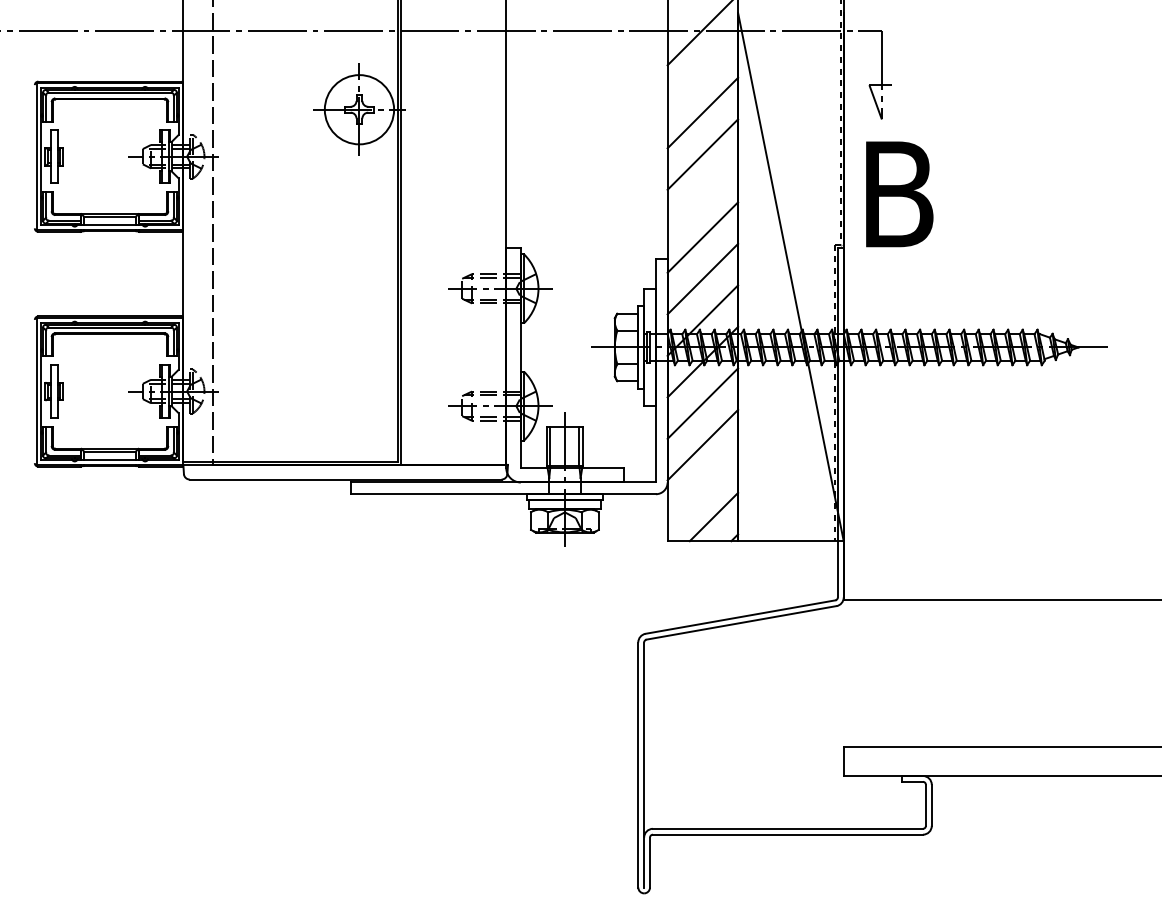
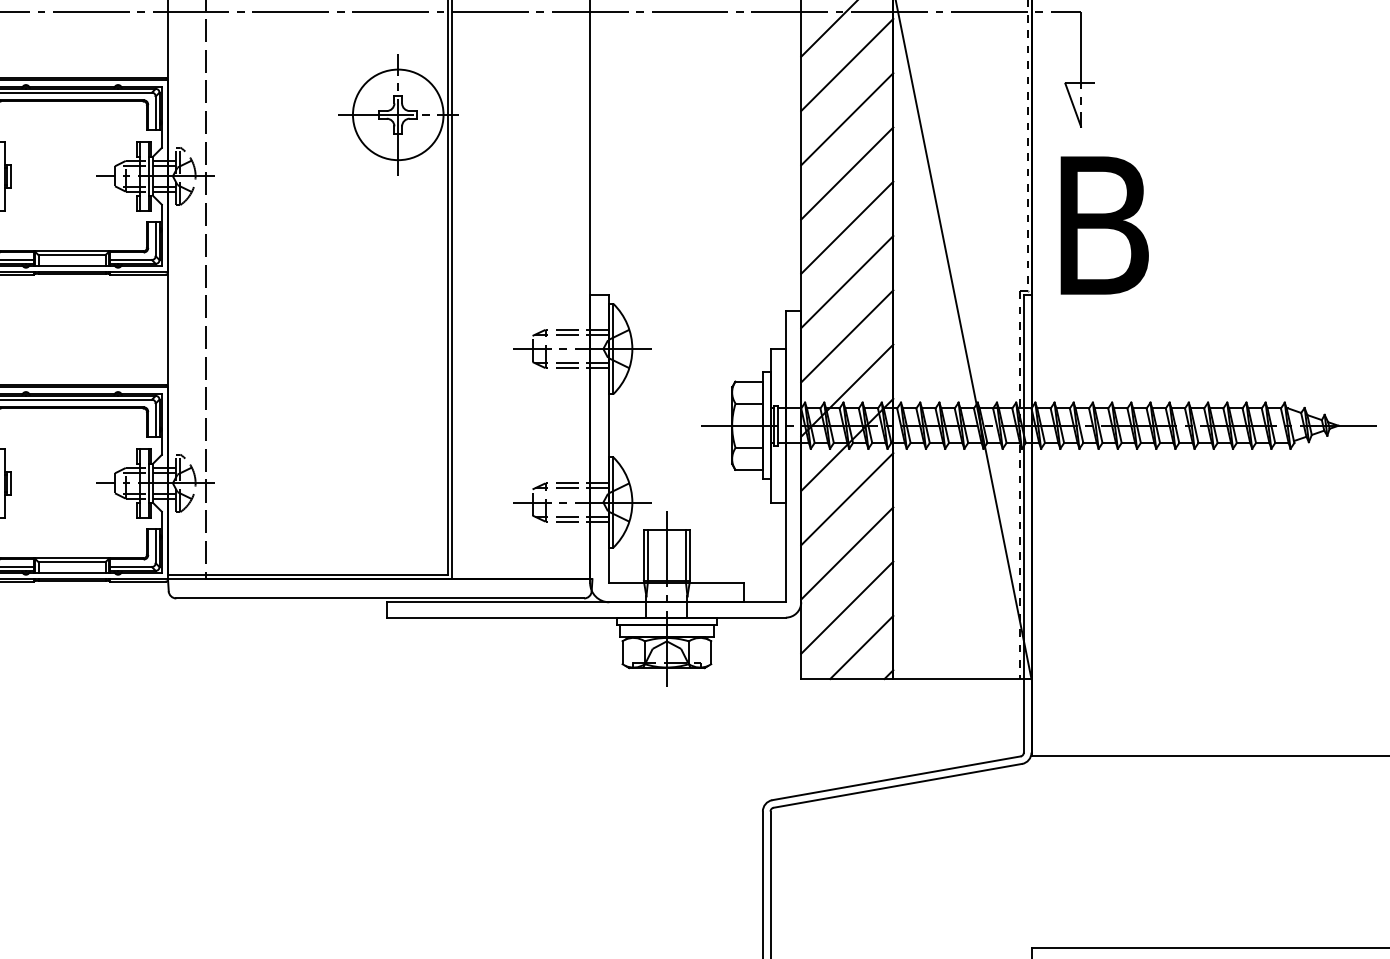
line: (702, 71) -> (846, 64), added
line: (702, 195) -> (846, 227), added
line: (702, 486) -> (846, 607), added

